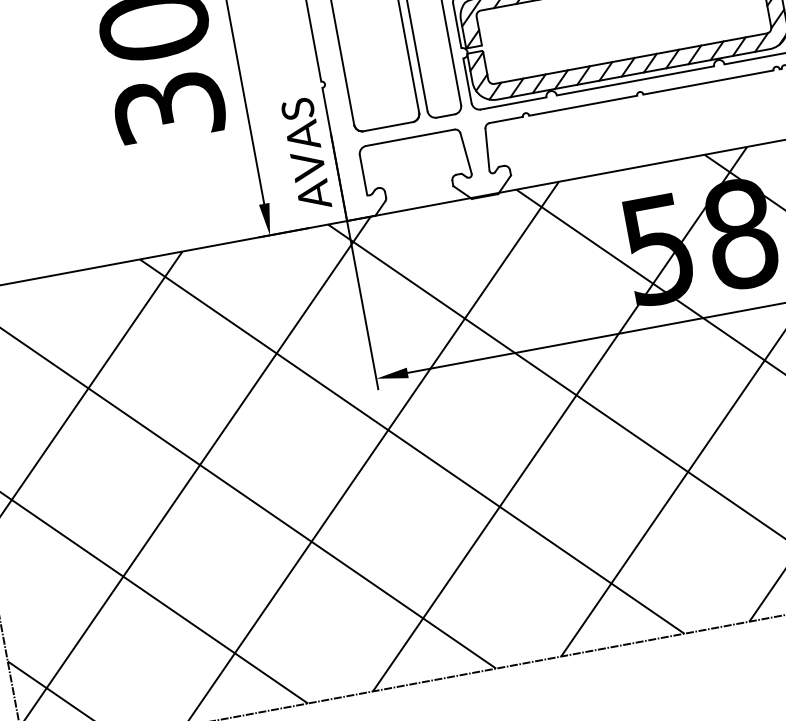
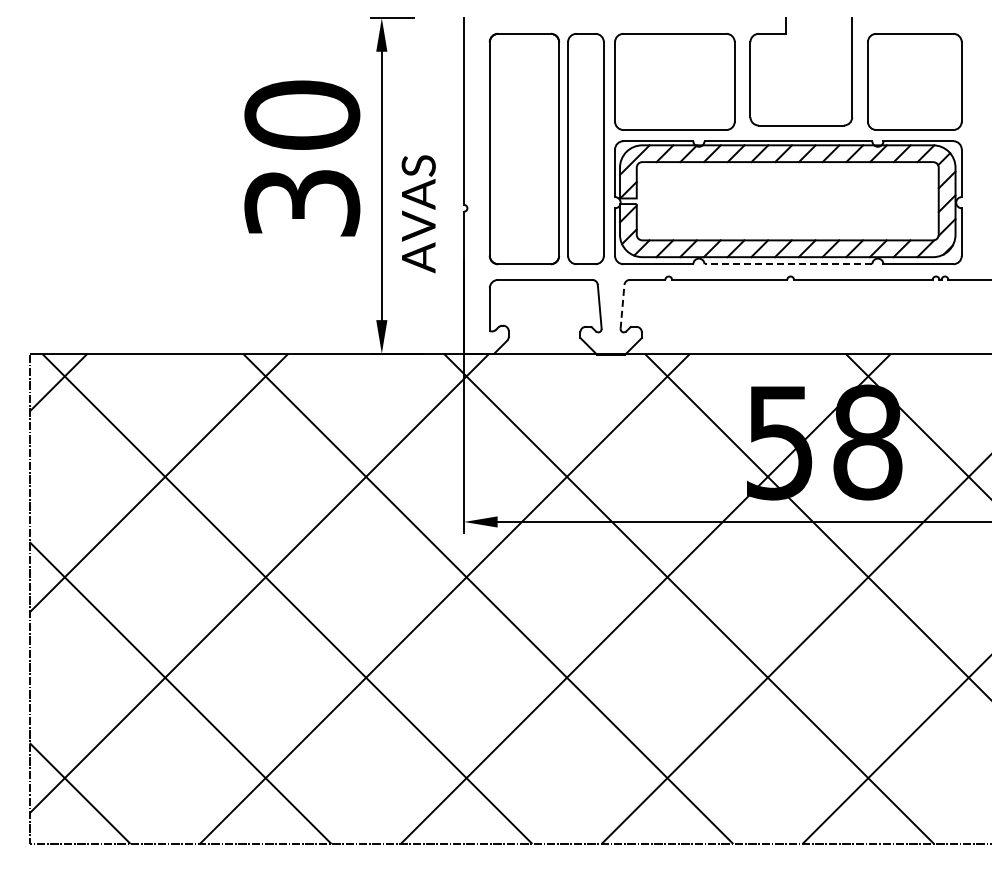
line: (635, 81) -> (788, 264), solid -> dashed
line: (487, 149) -> (622, 306), solid -> dashed
text: (306, 154) -> (418, 214), moved

